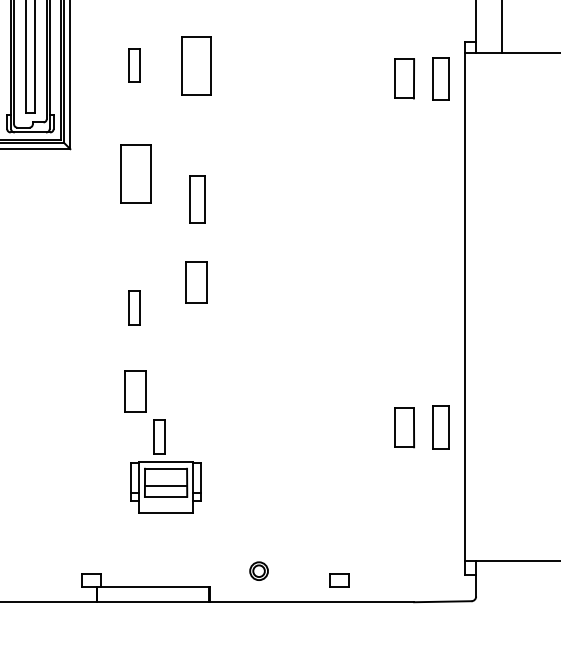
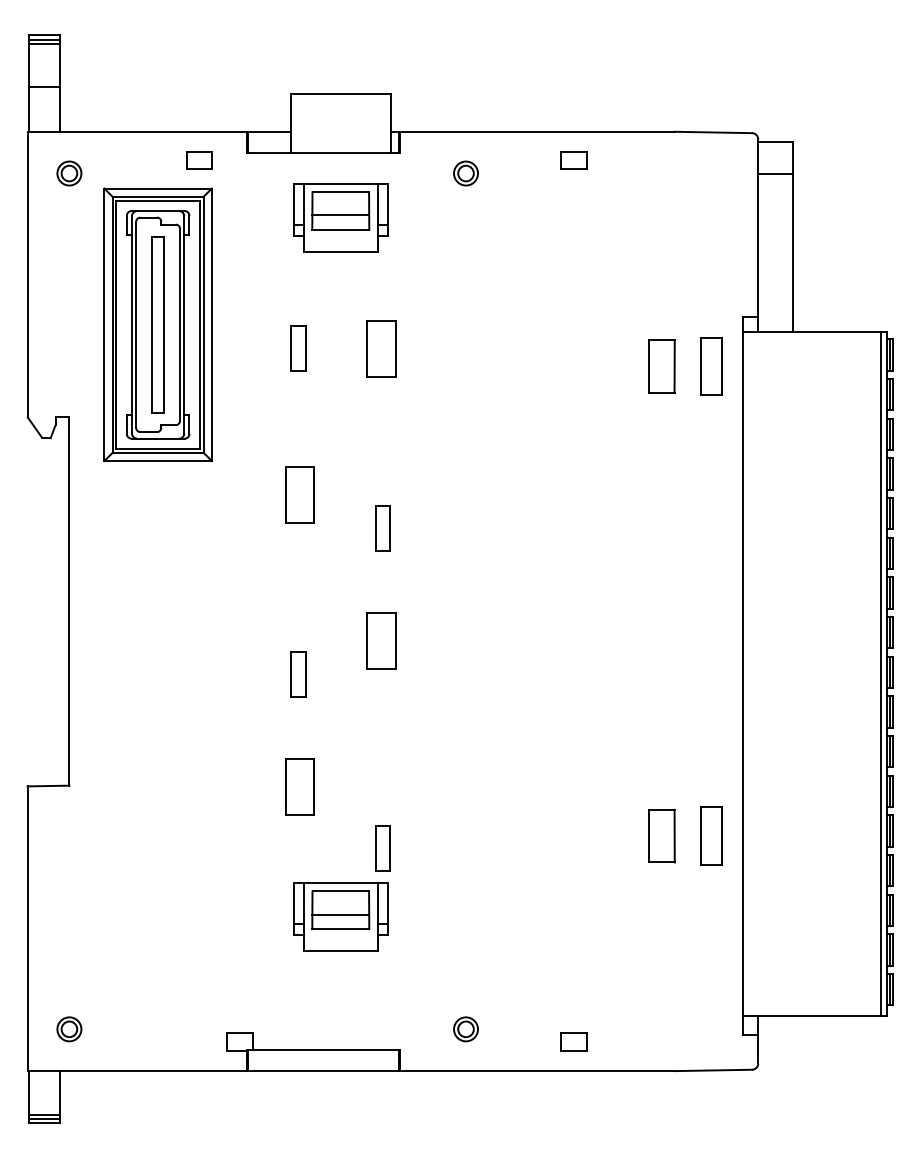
part: (196, 65) -> (381, 348), size x0.71
part: (135, 173) -> (299, 494), size x0.71
part: (197, 199) -> (382, 528), size x0.71
part: (159, 436) -> (382, 848), moved

